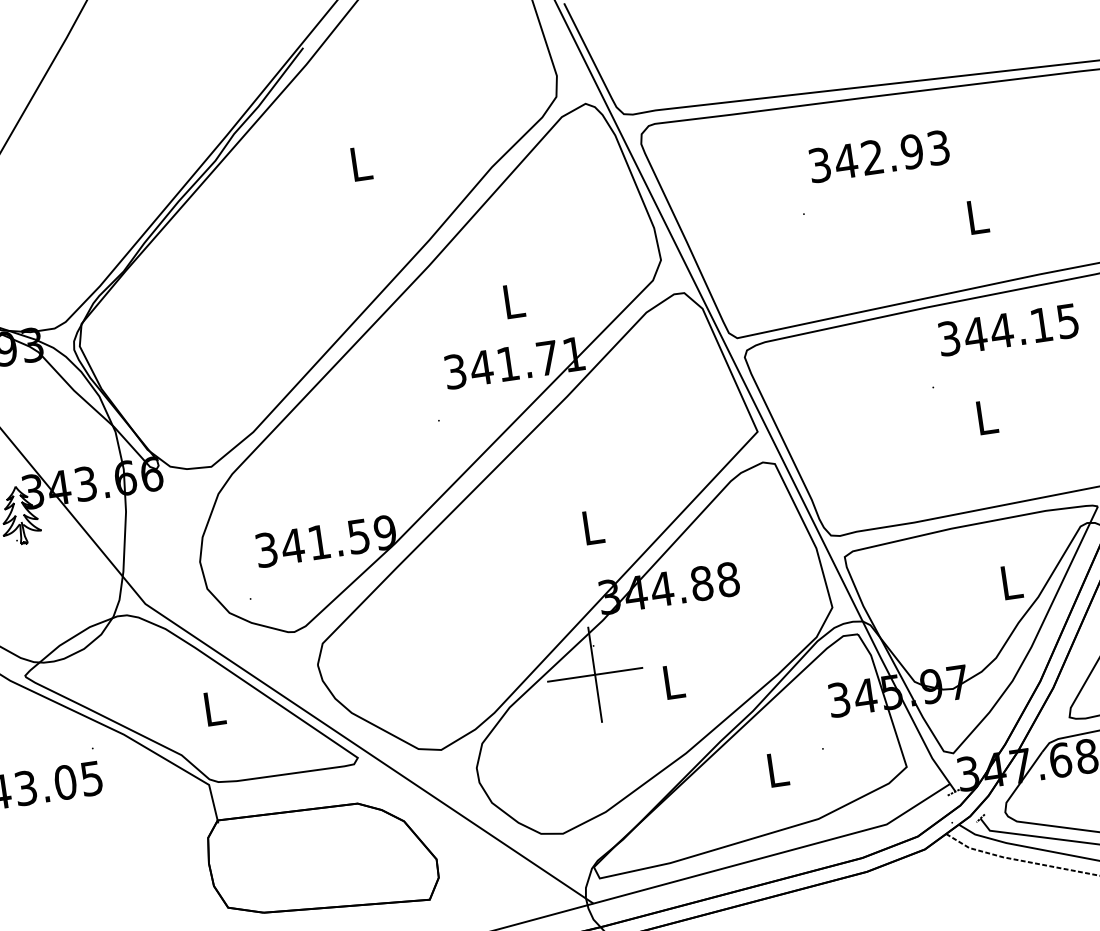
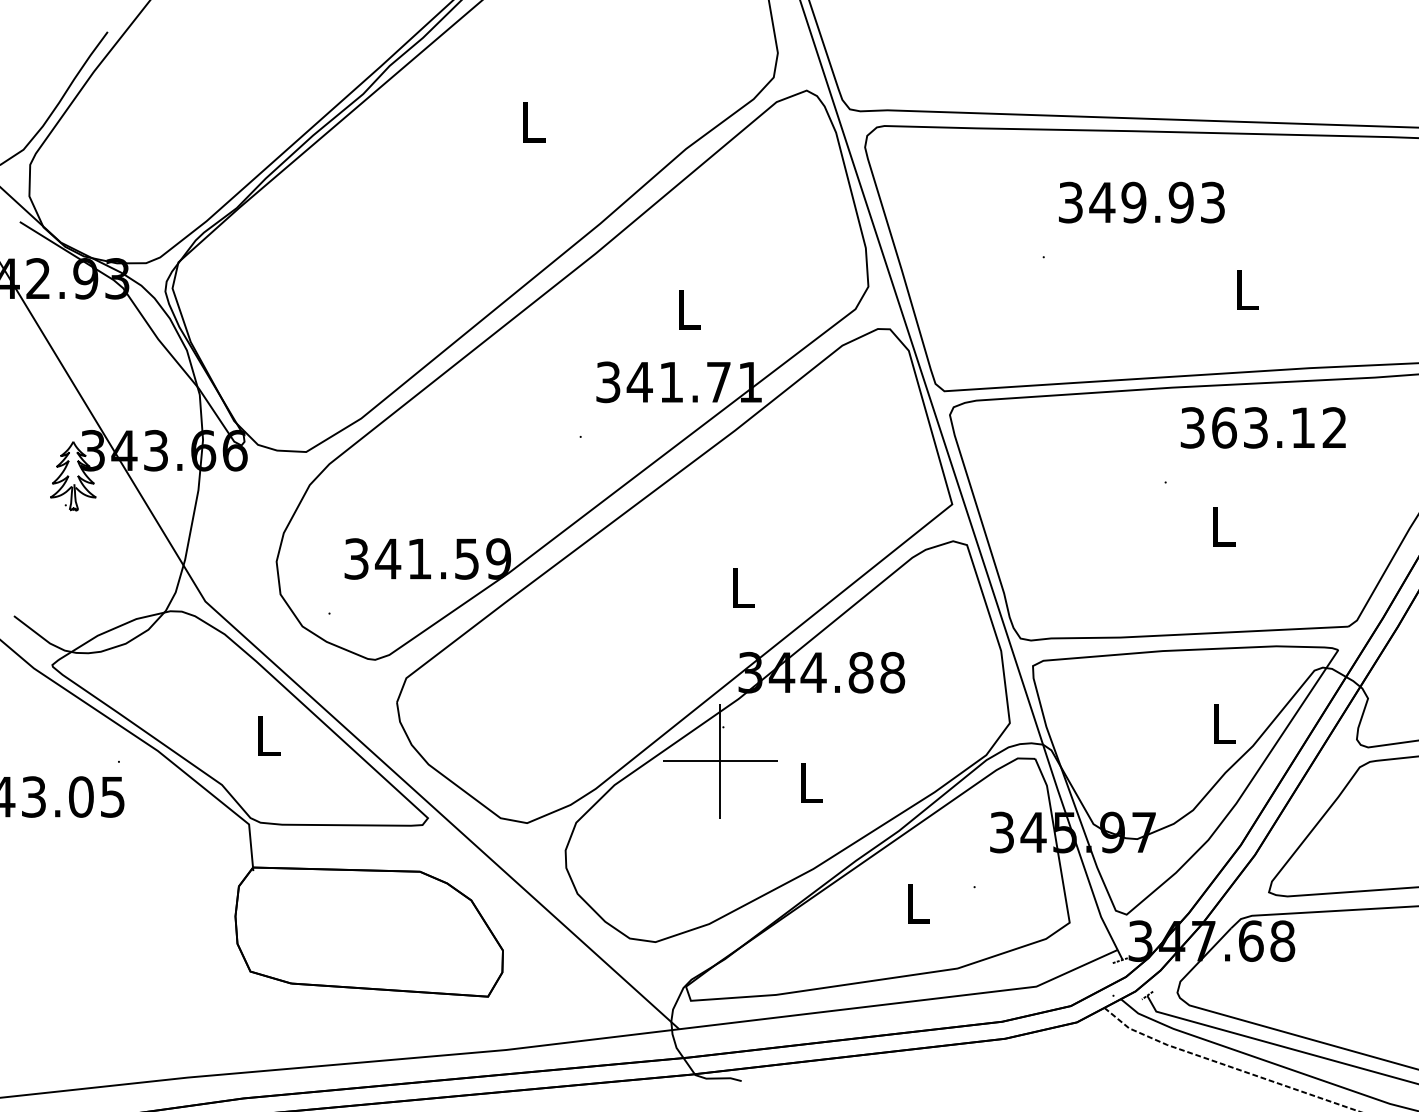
text: (872, 157) -> (1133, 202), 342.93 -> 349.93
text: (1020, 327) -> (1278, 427), 344.15 -> 363.12

